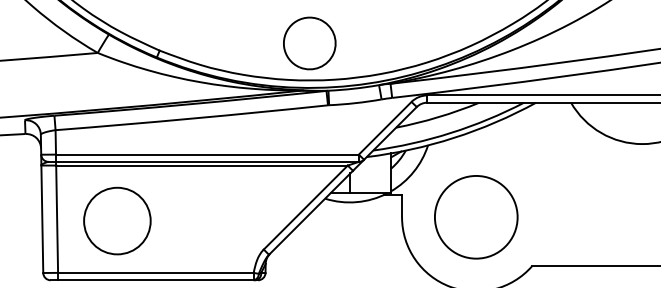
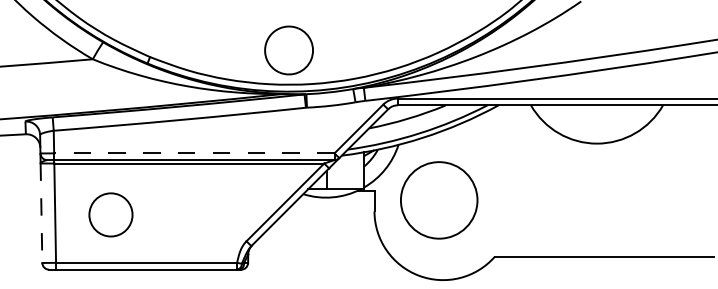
line: (206, 154) -> (193, 153), solid -> dashed
circle: (476, 217) -> (439, 200), moved
line: (42, 219) -> (41, 213), solid -> dashed
circle: (116, 220) -> (110, 214), size x0.7

